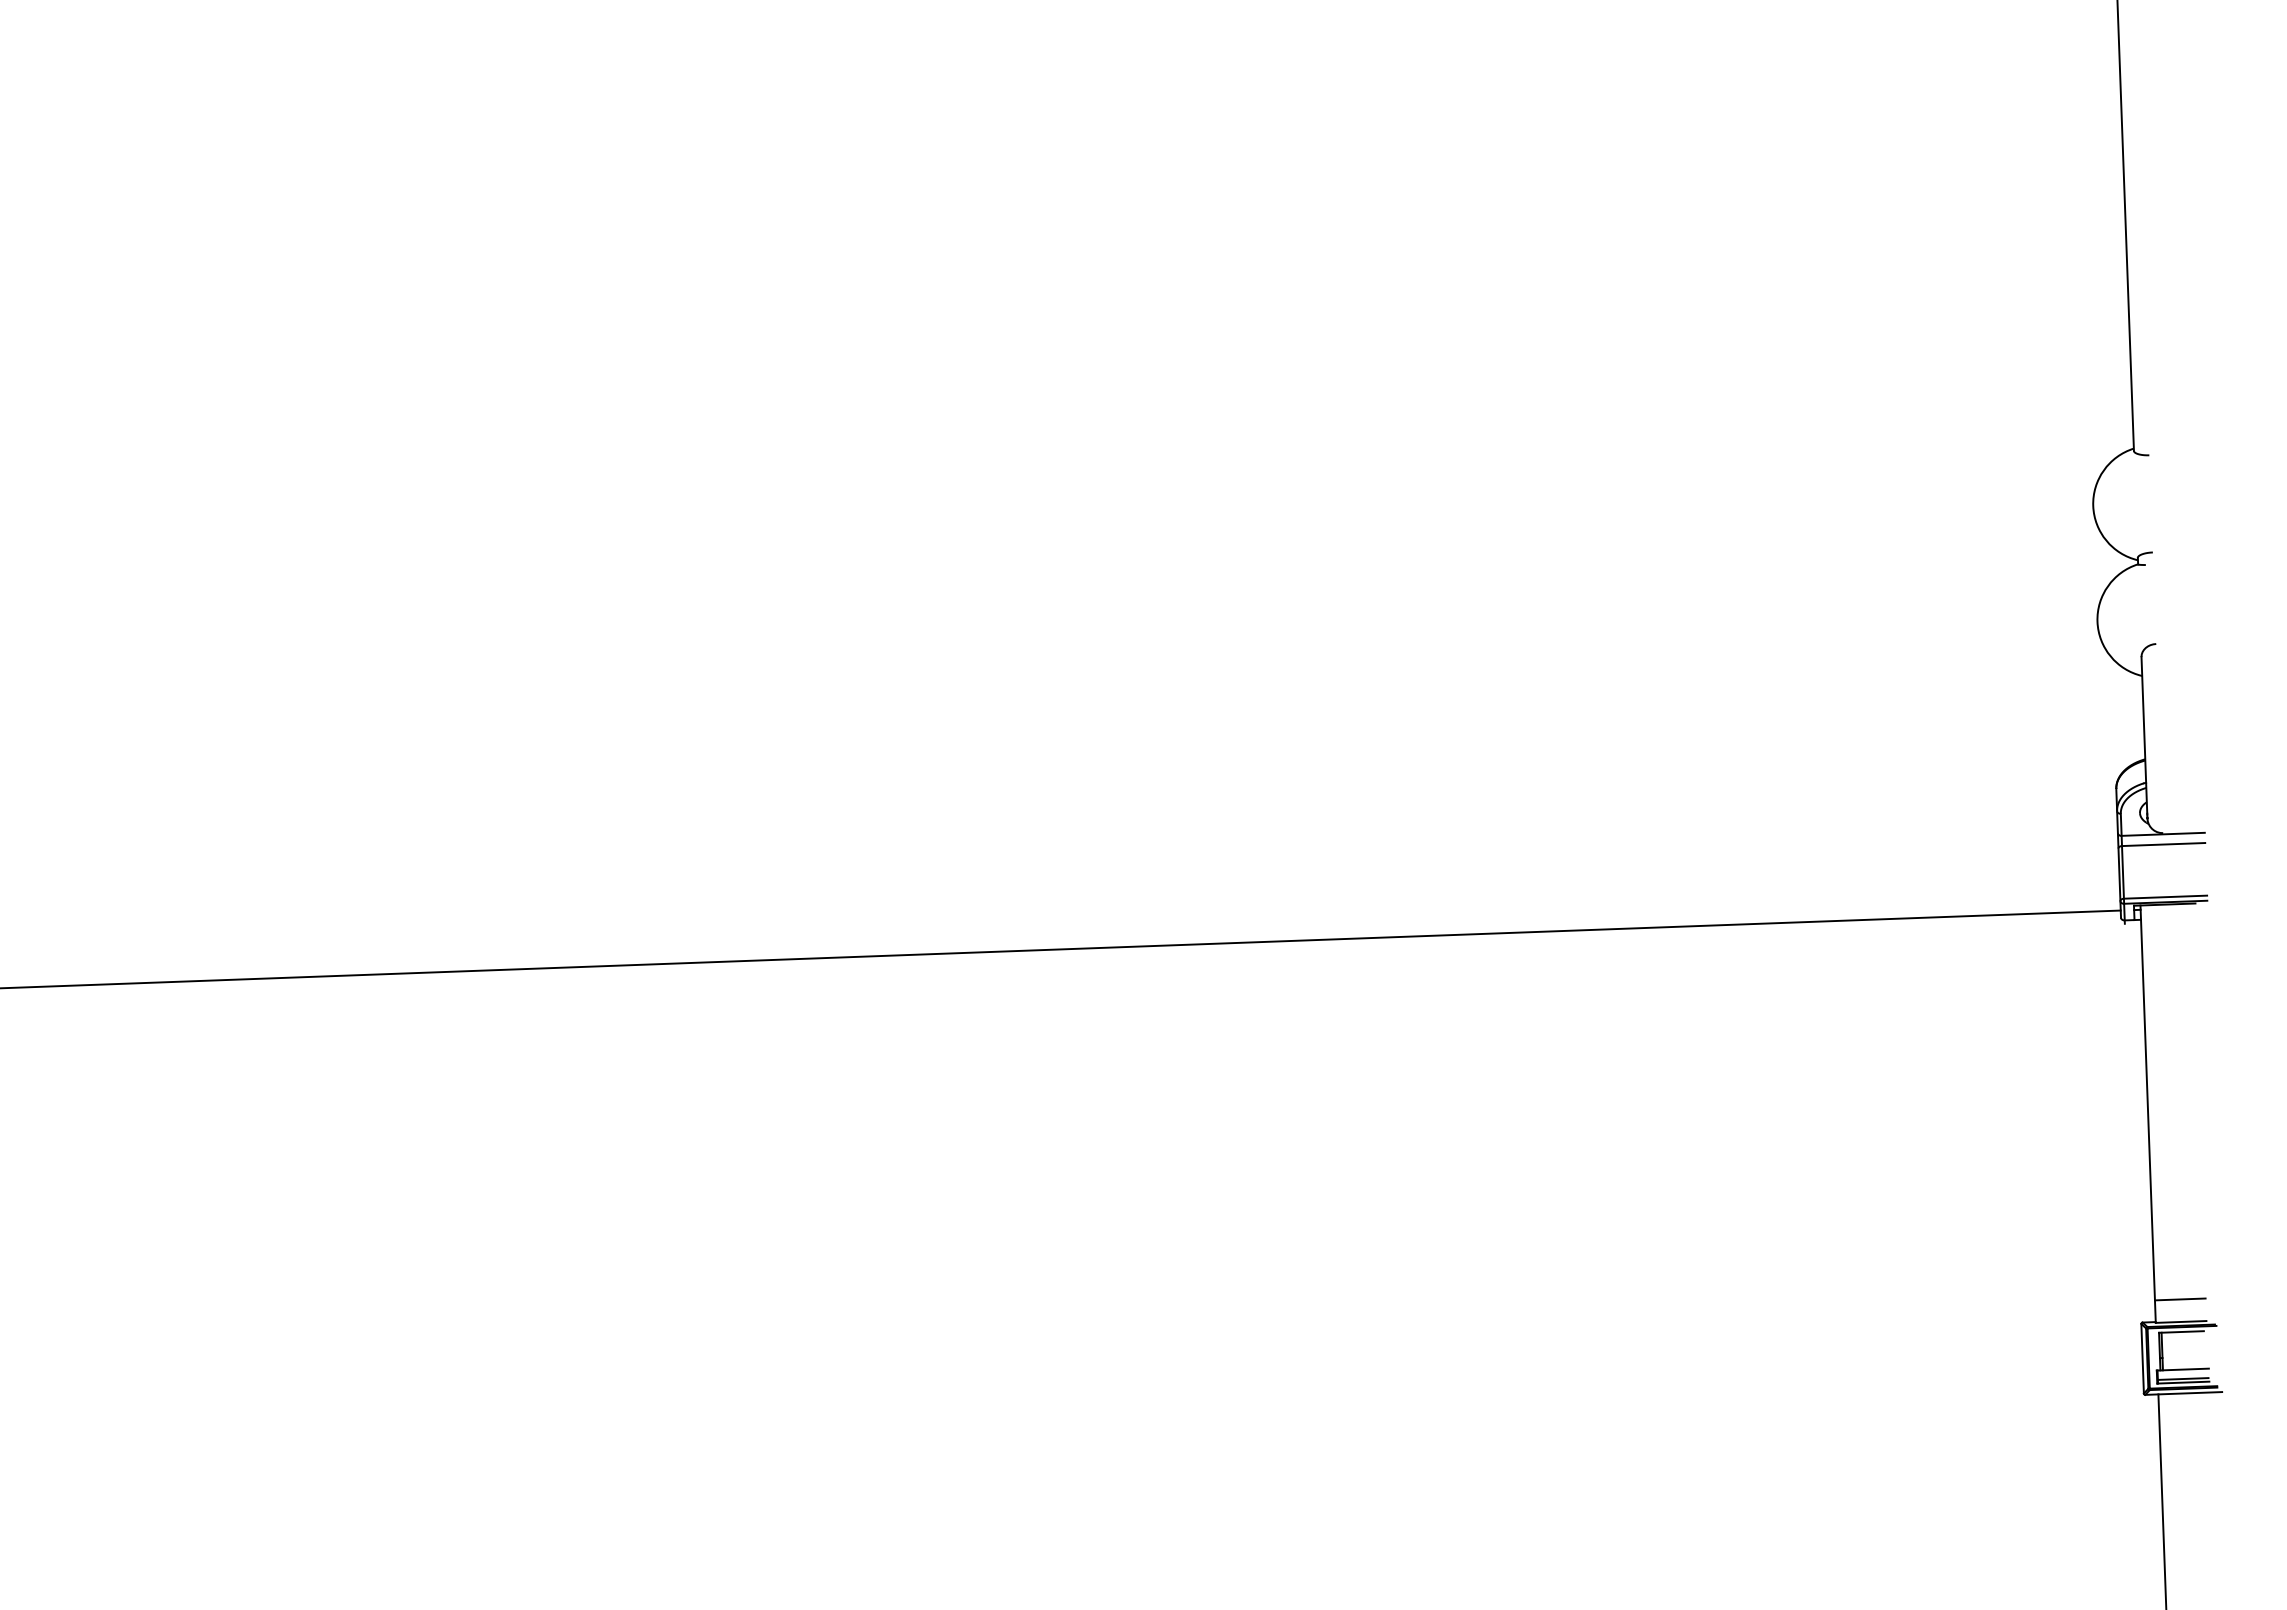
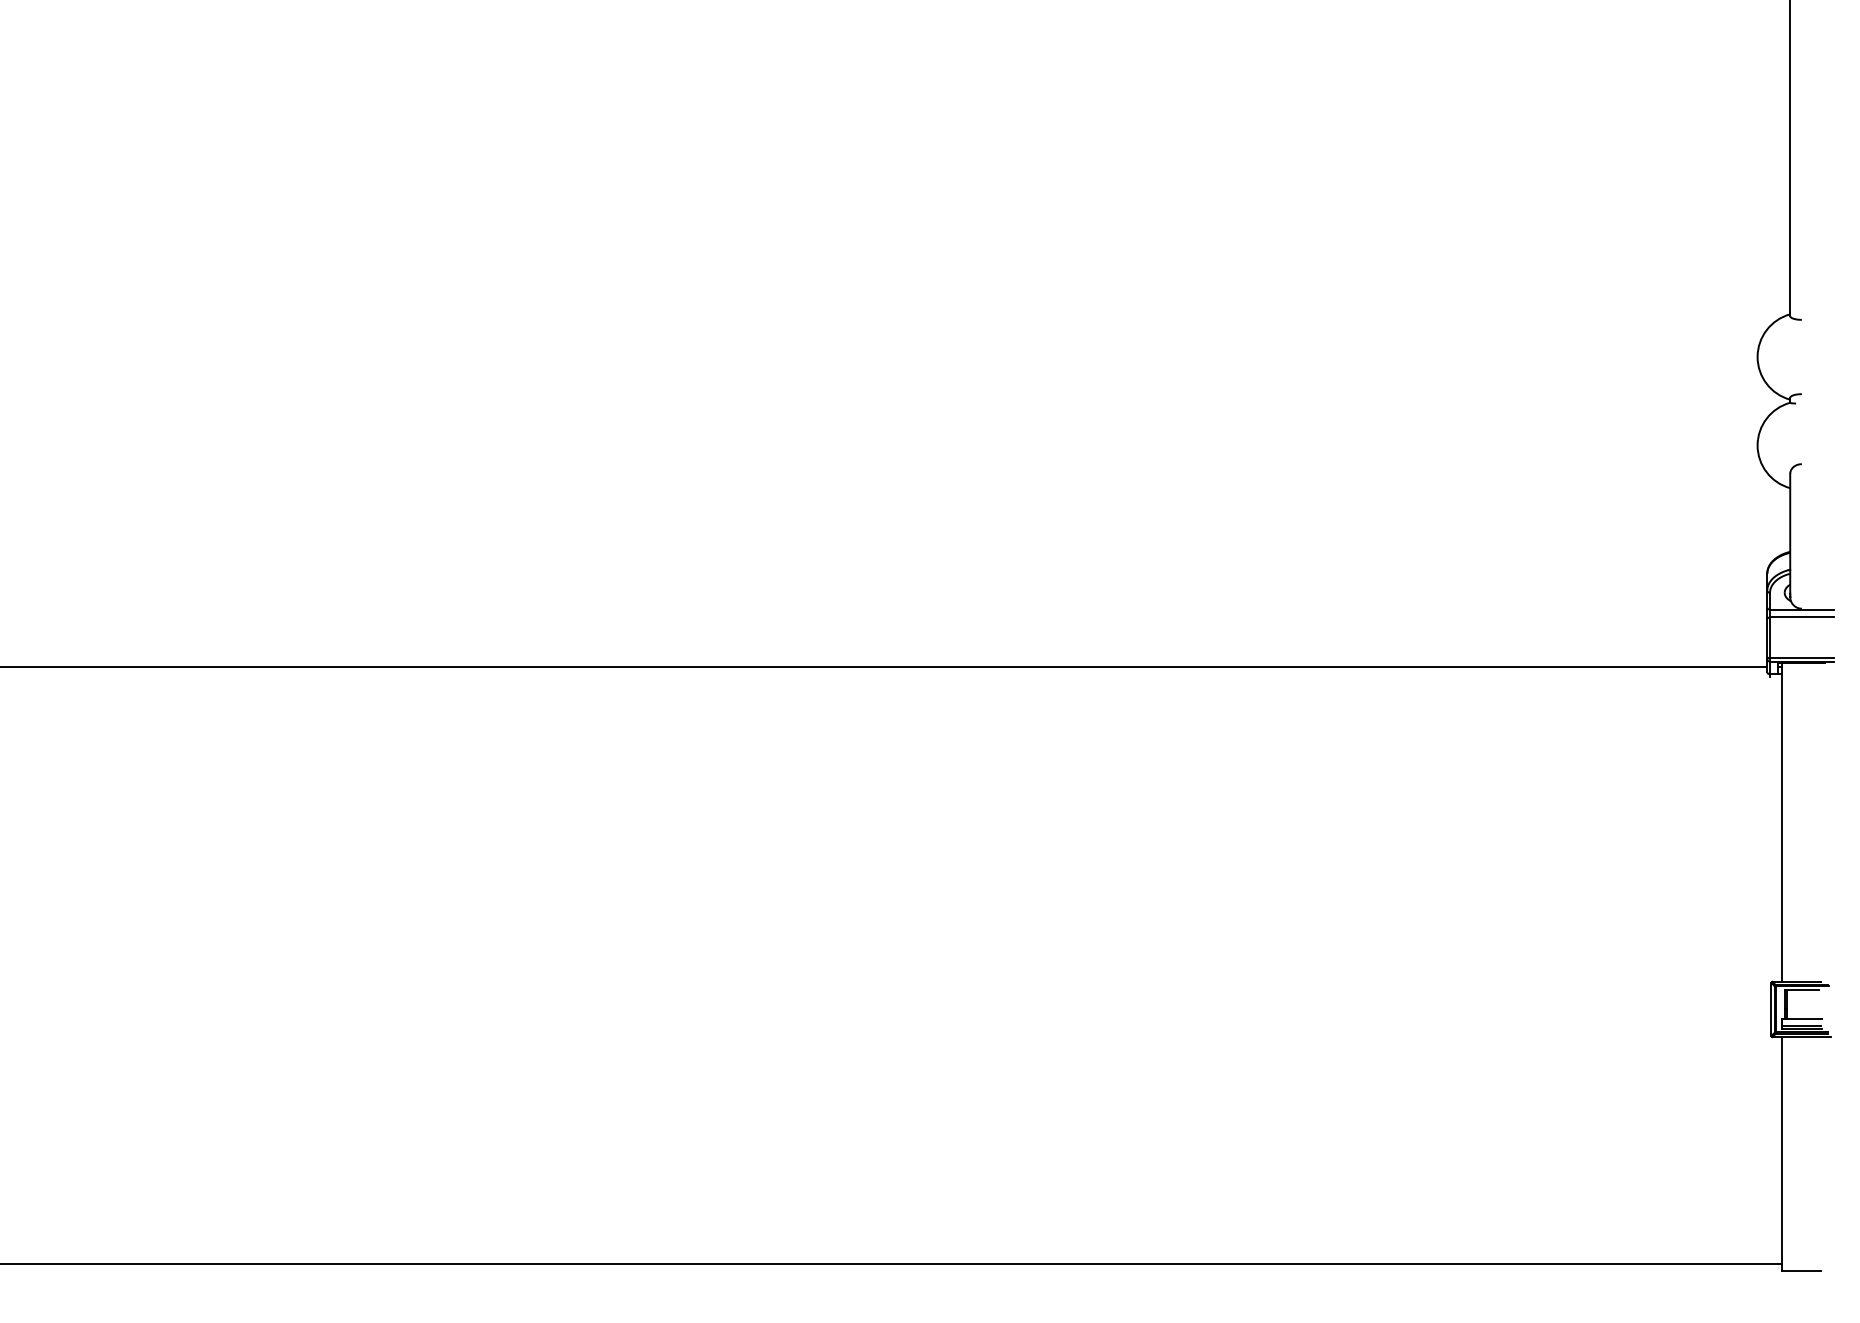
line: (2179, 1299) -> (1801, 965), removed

